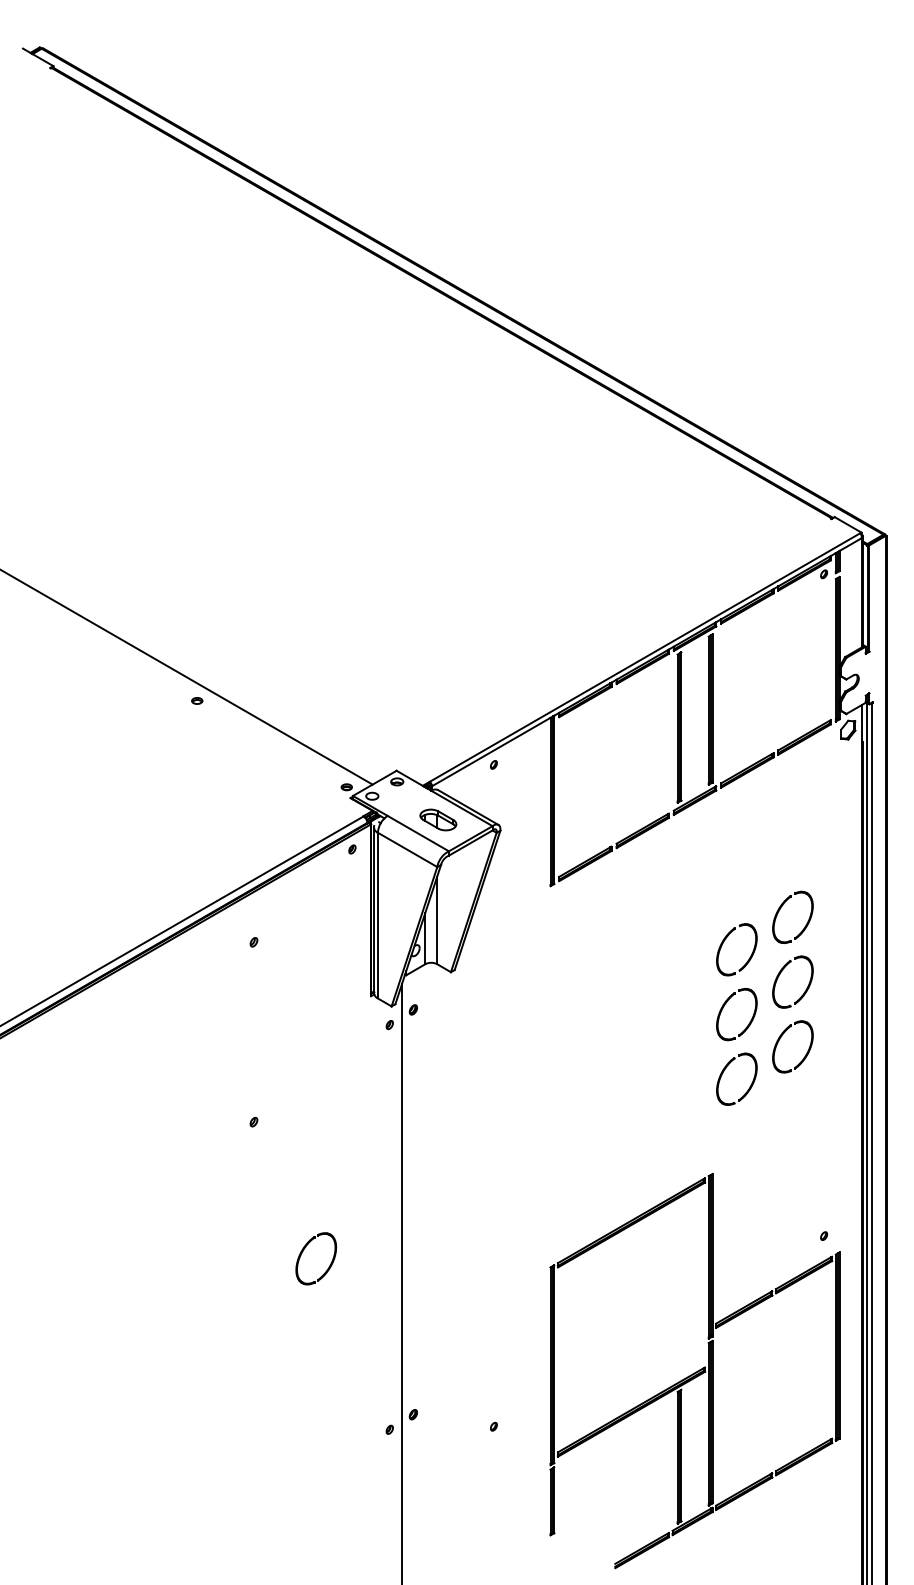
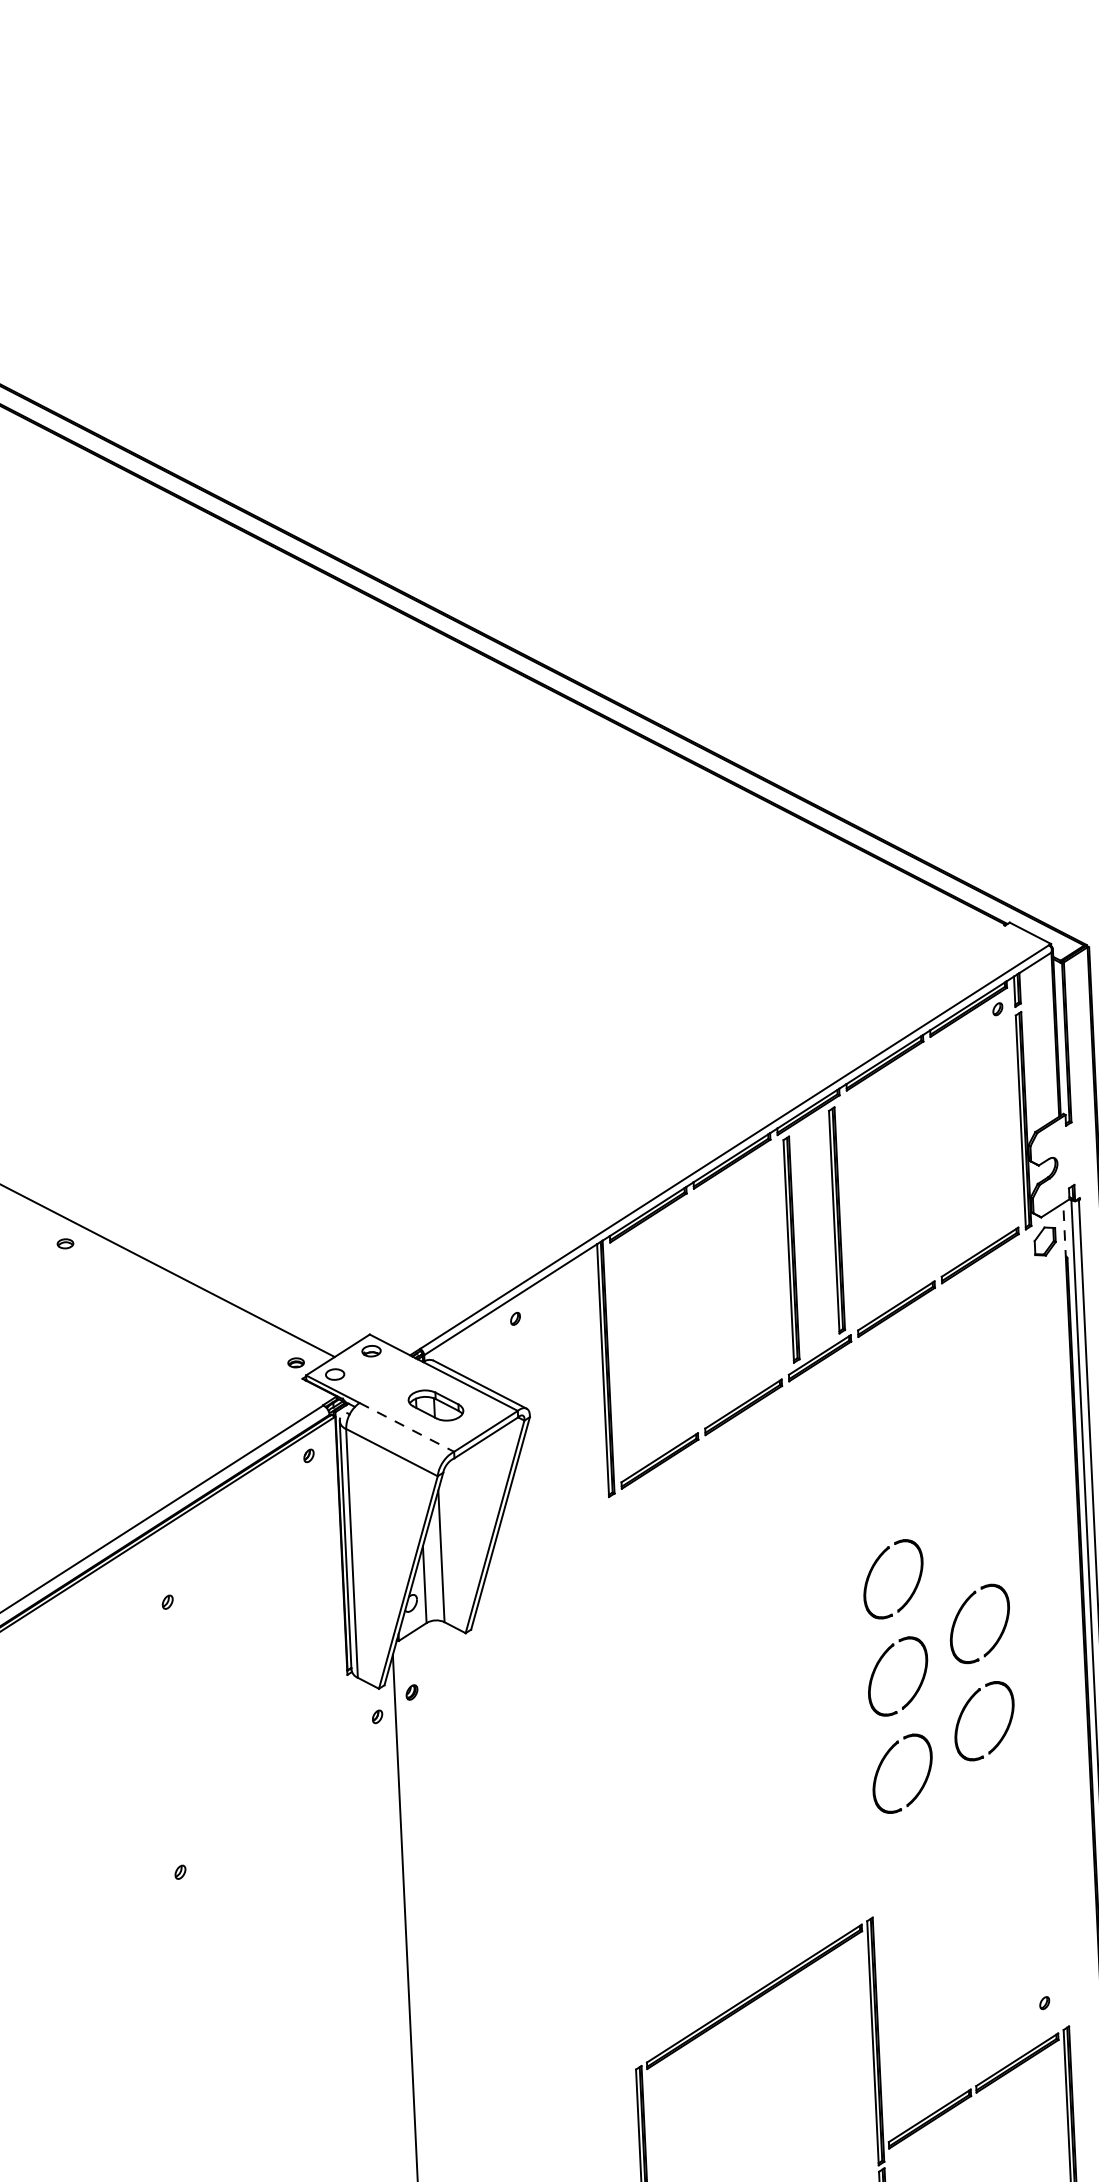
line: (861, 723) -> (1064, 1230), solid -> dashed
line: (418, 833) -> (407, 1427), solid -> dashed
part: (781, 908) -> (957, 1514), removed
part: (303, 1251) -> (264, 2063), removed

